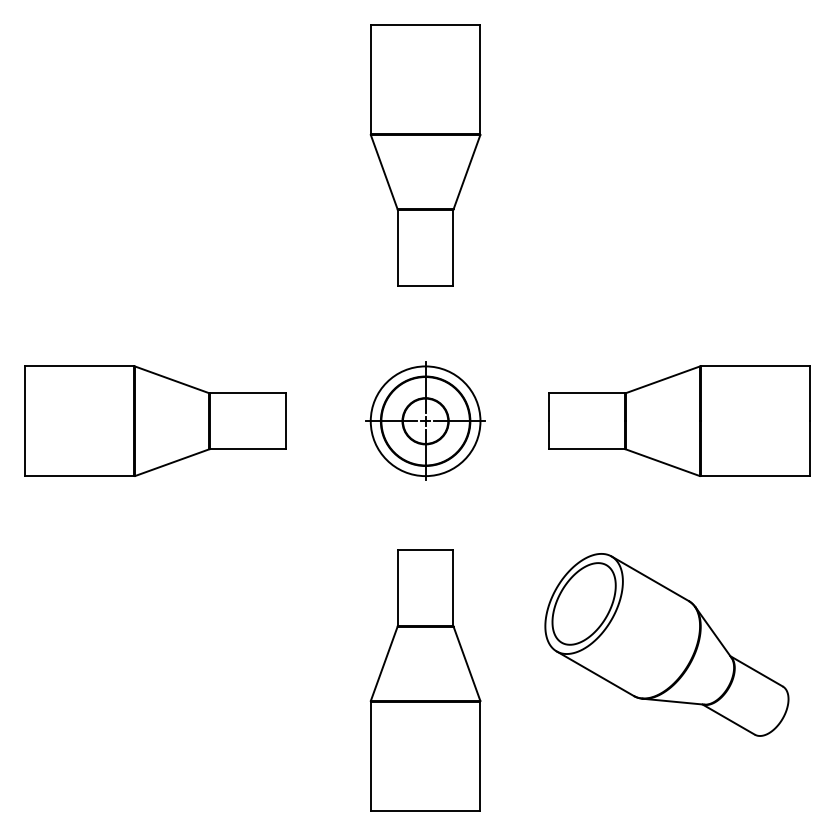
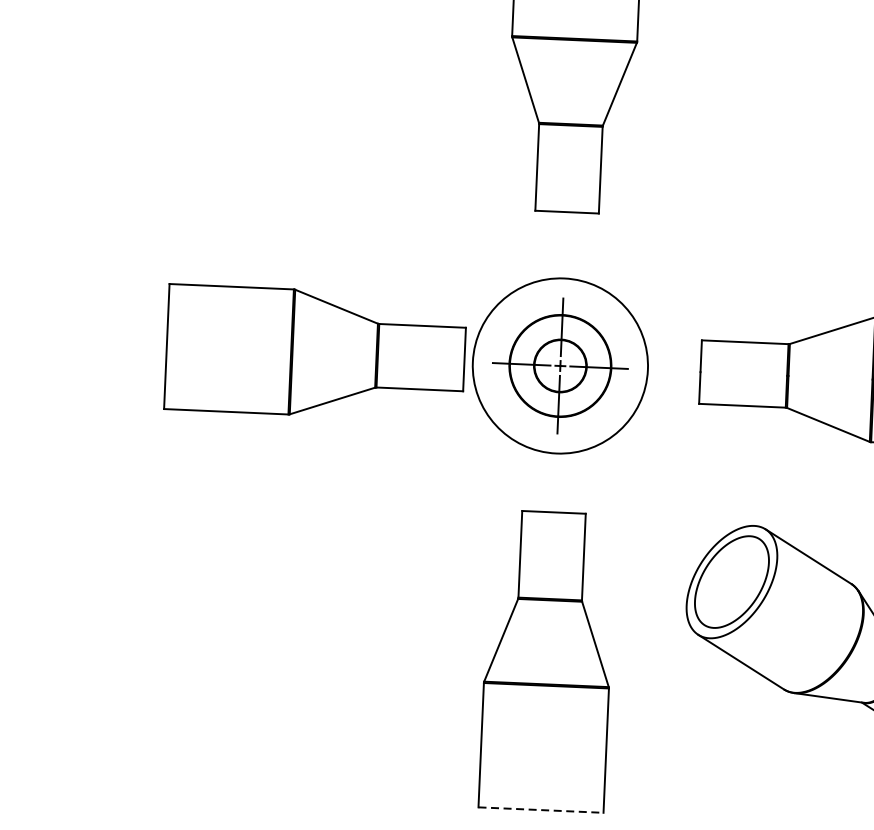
part: (155, 420) -> (315, 352), moved
circle: (425, 421) -> (560, 366), size x1.4
line: (425, 810) -> (540, 809), solid -> dashed

